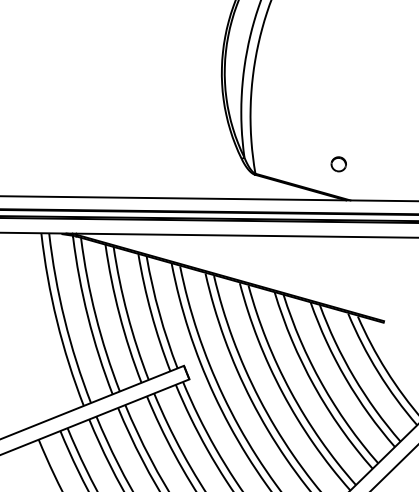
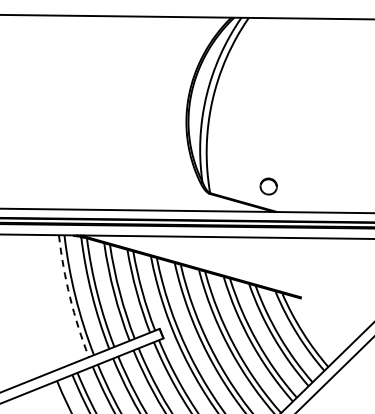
part: (339, 164) -> (269, 186), size x1.6
arc: (57, 321) -> (70, 297), solid -> dashed

